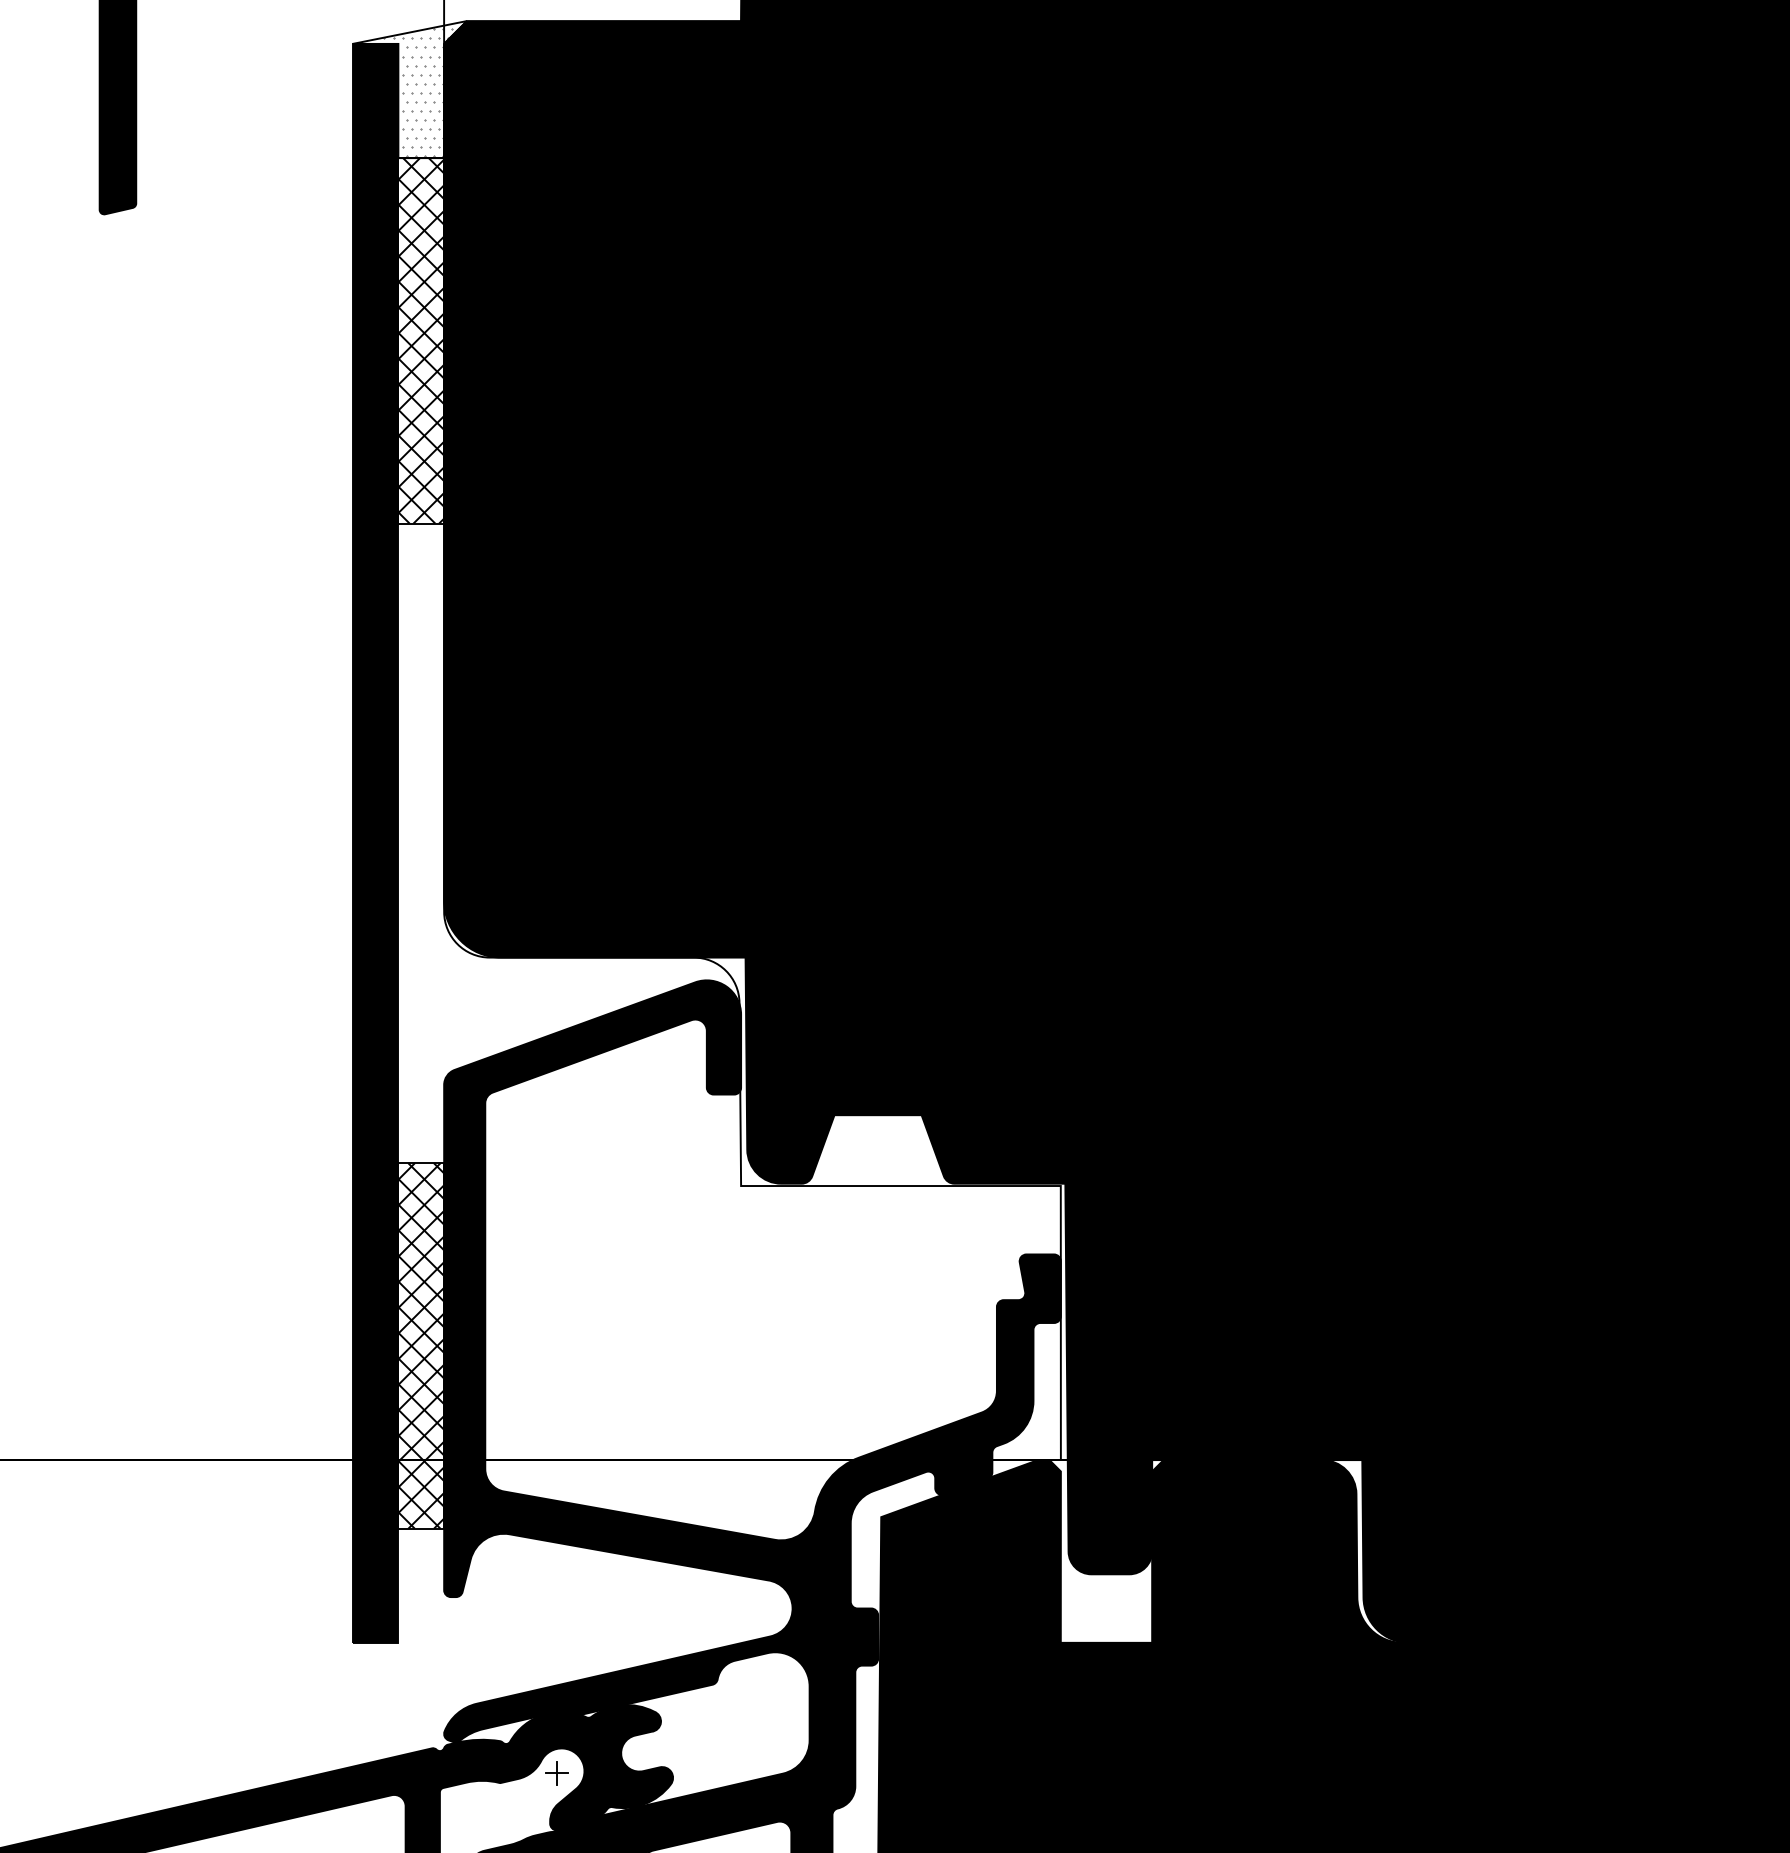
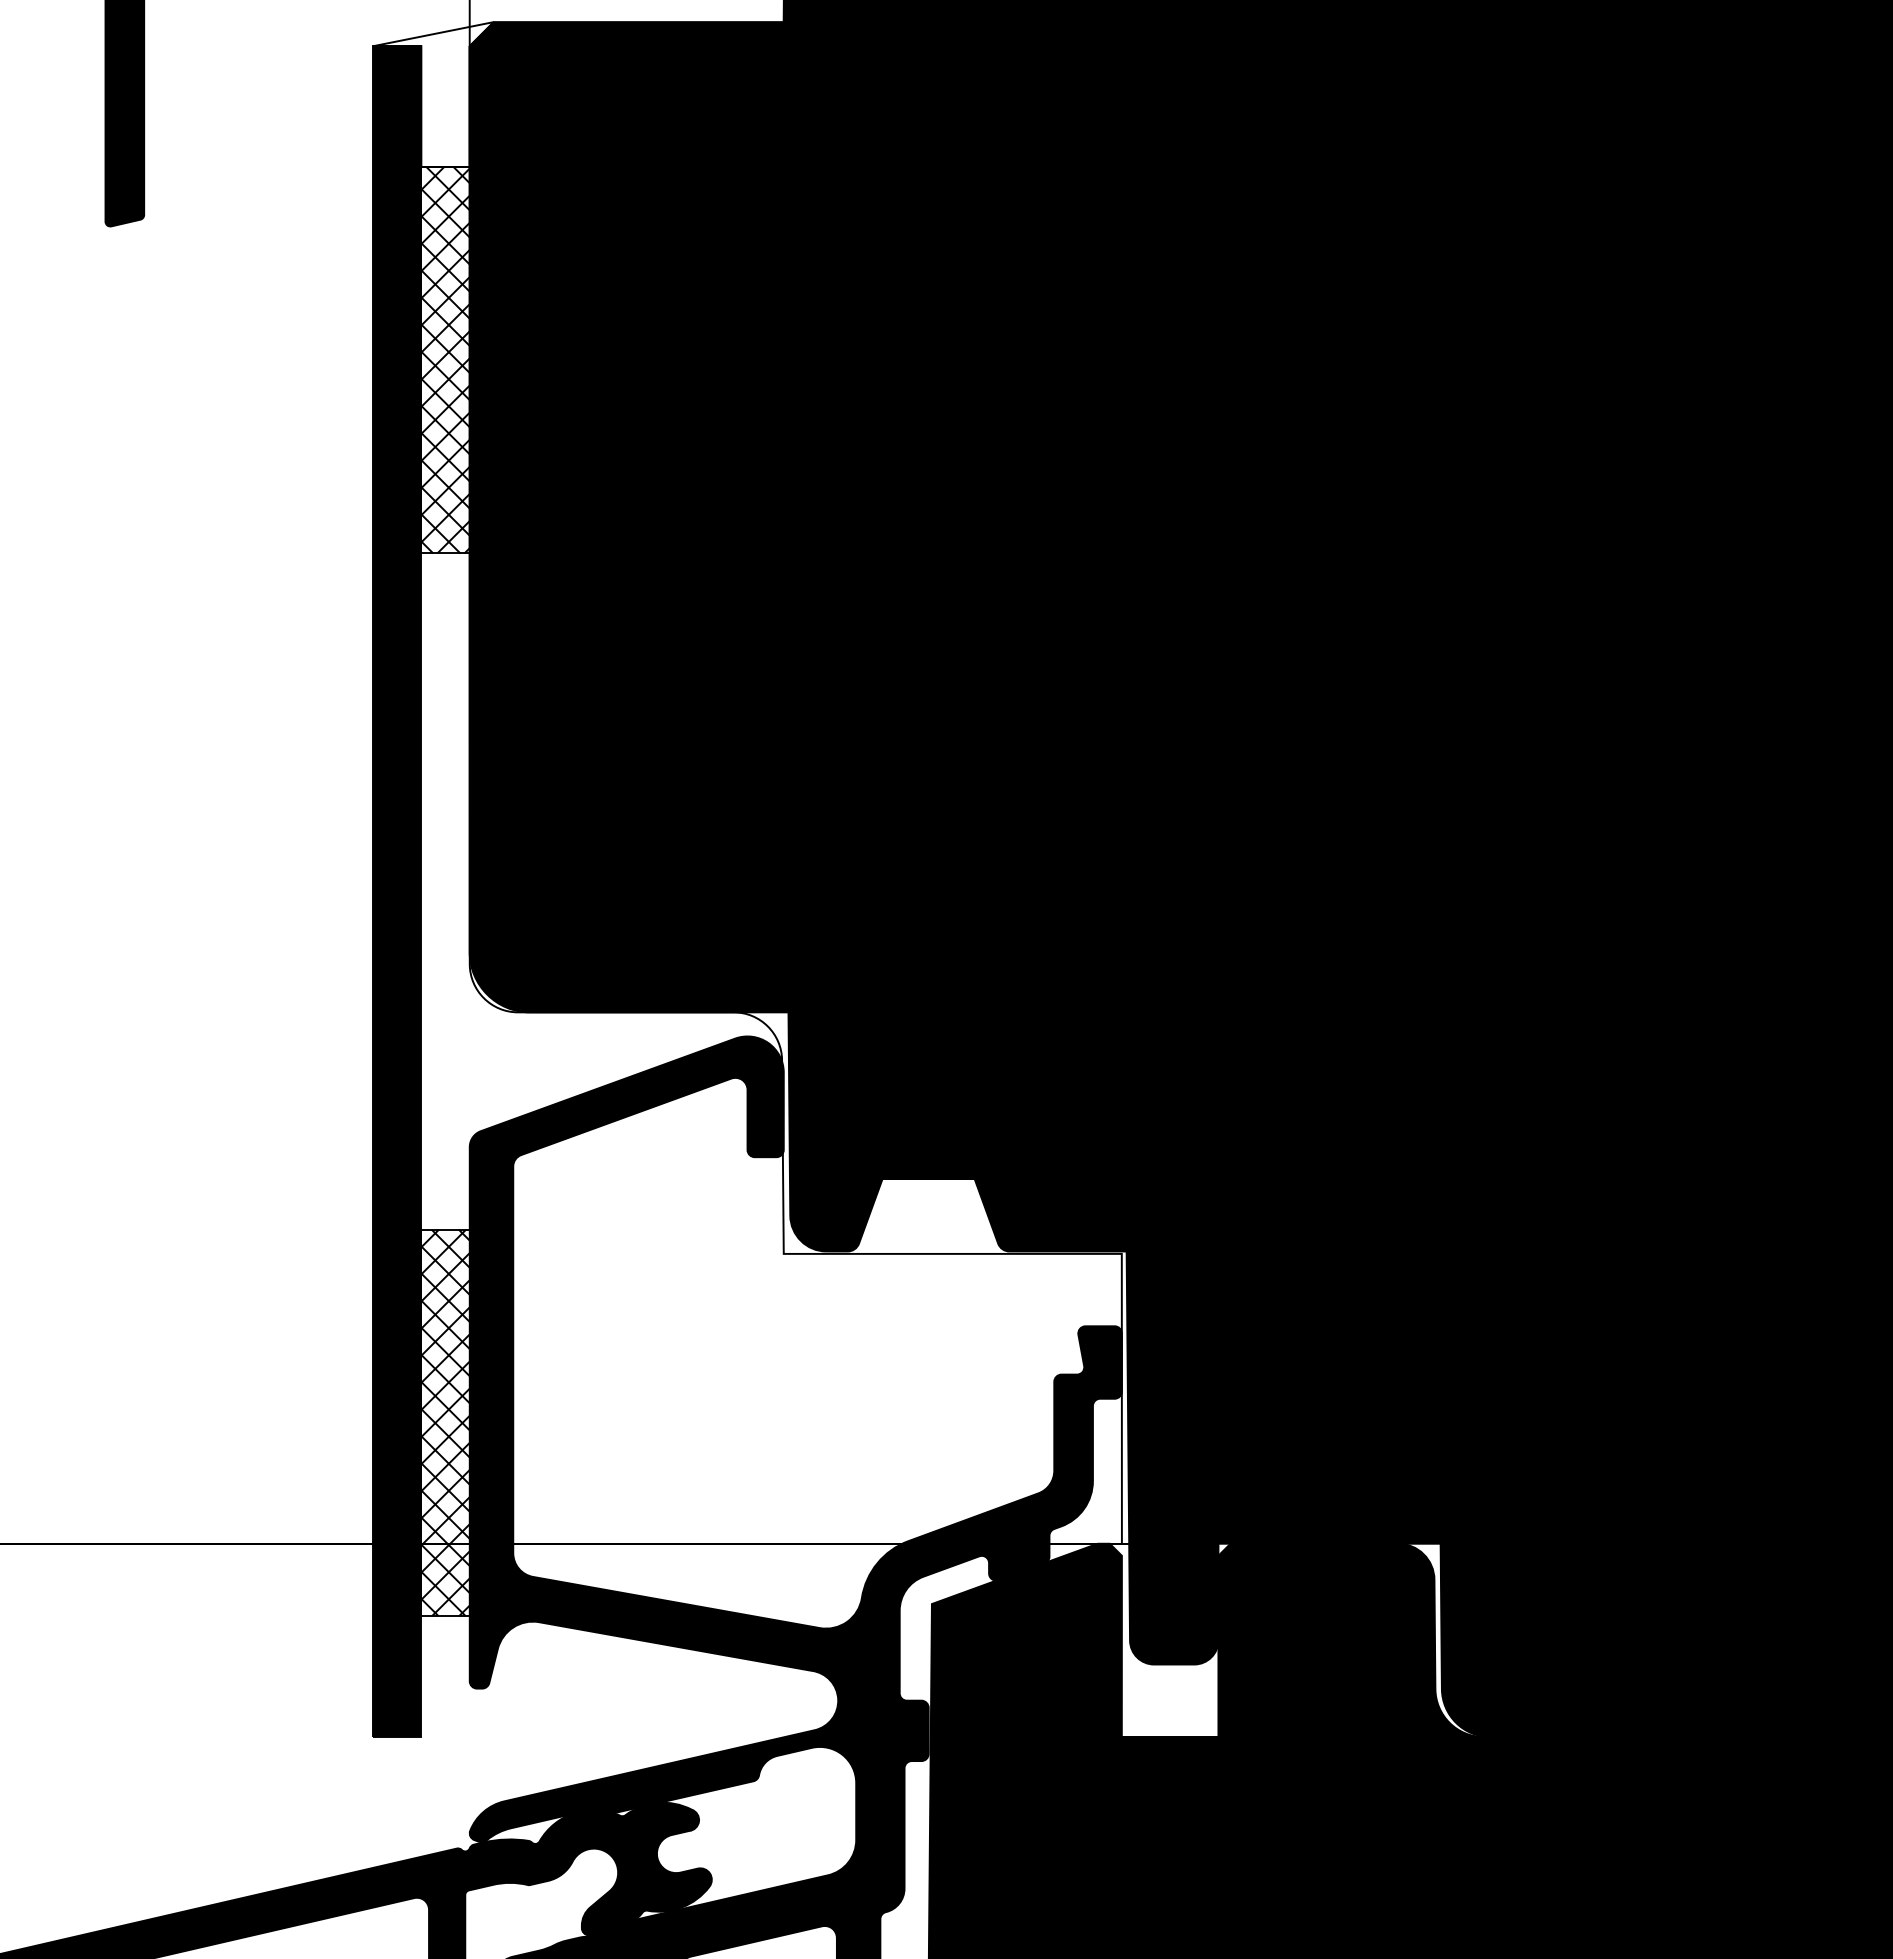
hatch: (418, 92) -> (442, 97), removed
part: (556, 1772) -> (588, 1874), removed

